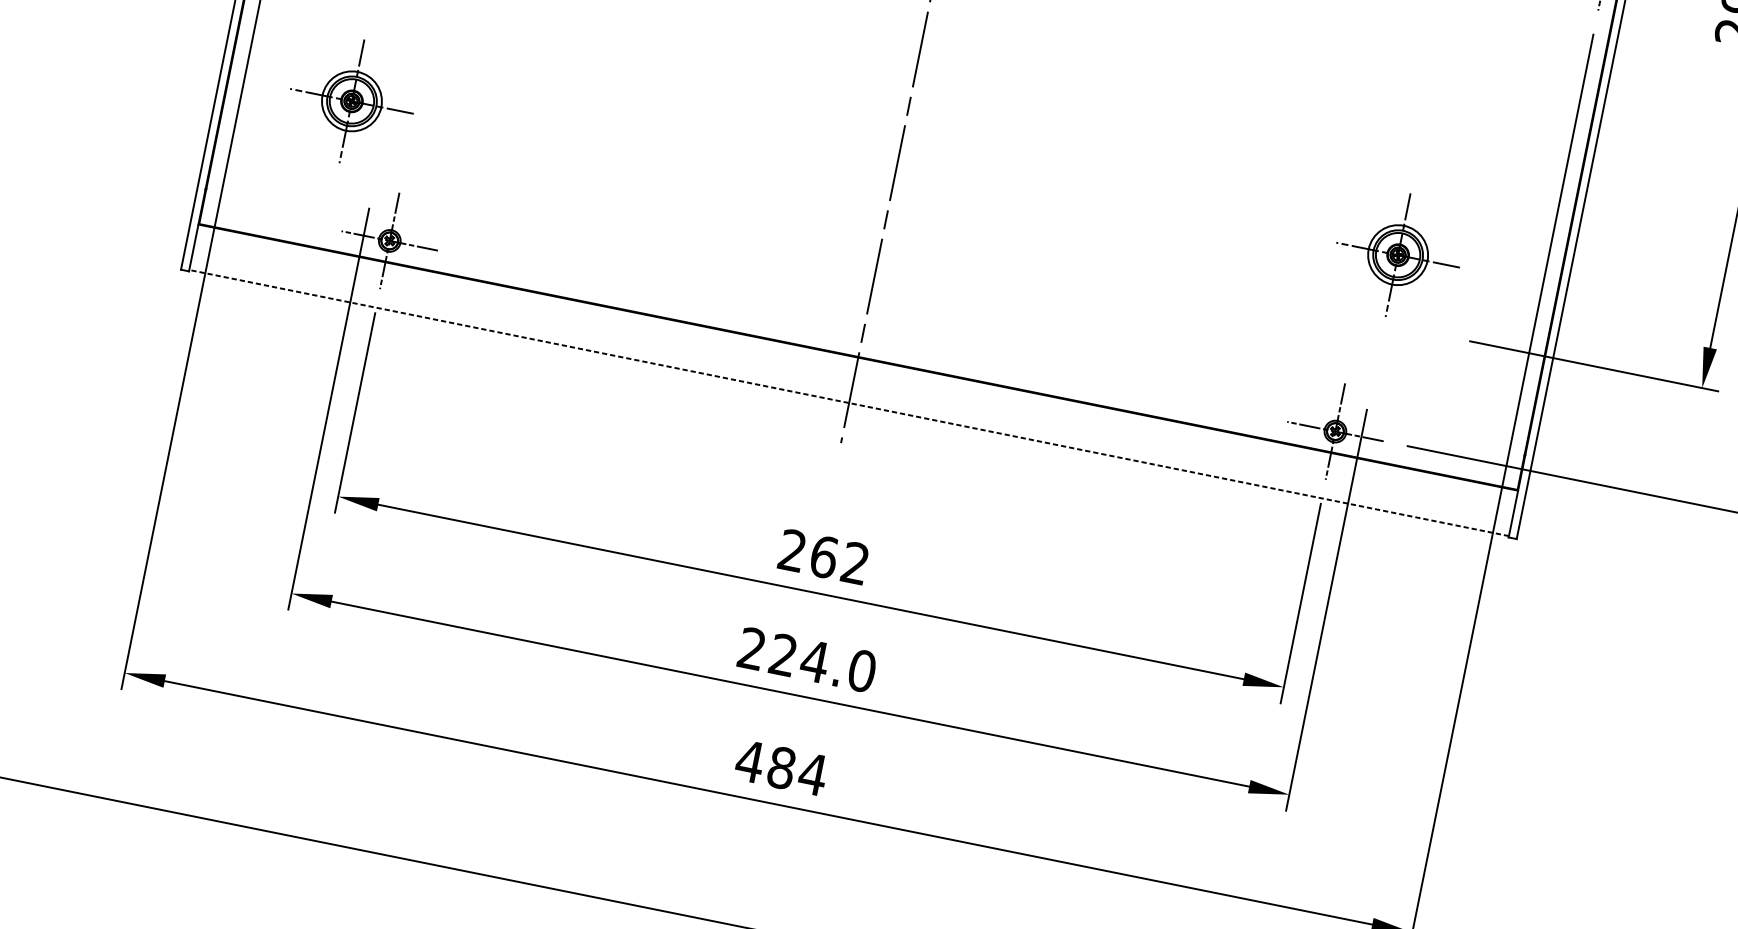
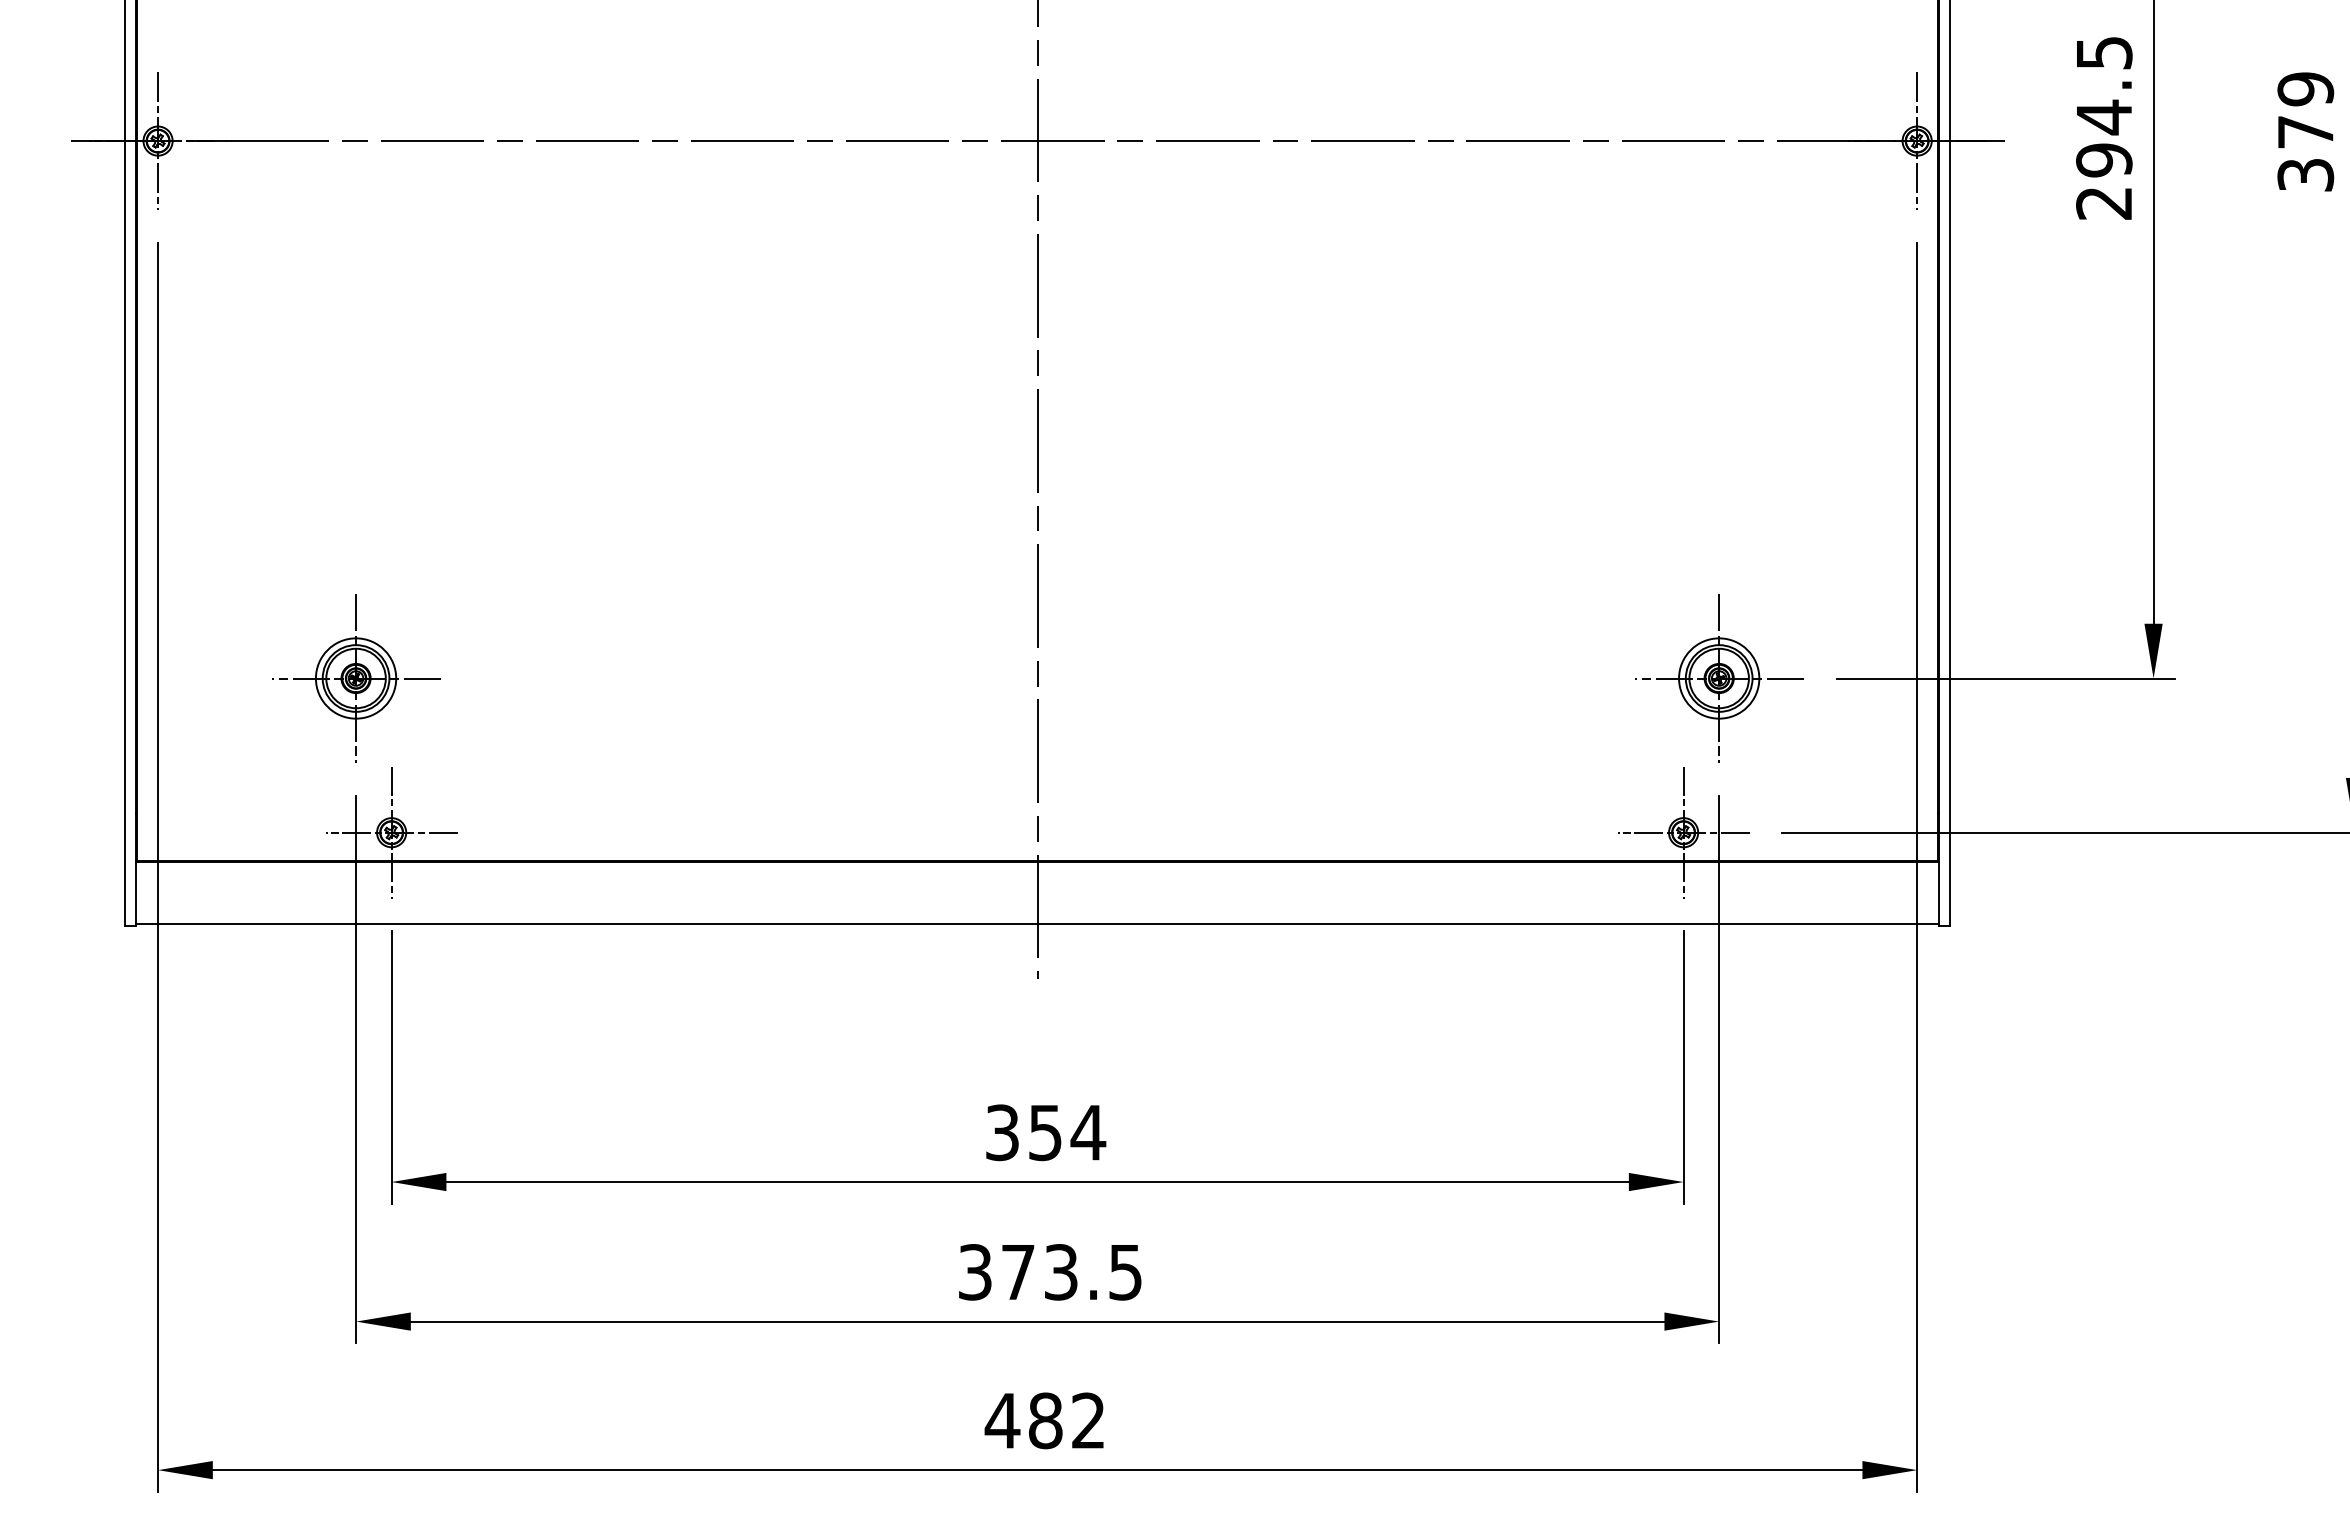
part: (352, 101) -> (356, 678), moved
part: (1398, 255) -> (1719, 678), moved
line: (849, 402) -> (1037, 923), dashed -> solid
text: (824, 557) -> (1046, 1132), 262 -> 354
text: (807, 660) -> (1050, 1272), 224.0 -> 373.5
text: (813, 774) -> (1088, 1420), 484 -> 482

